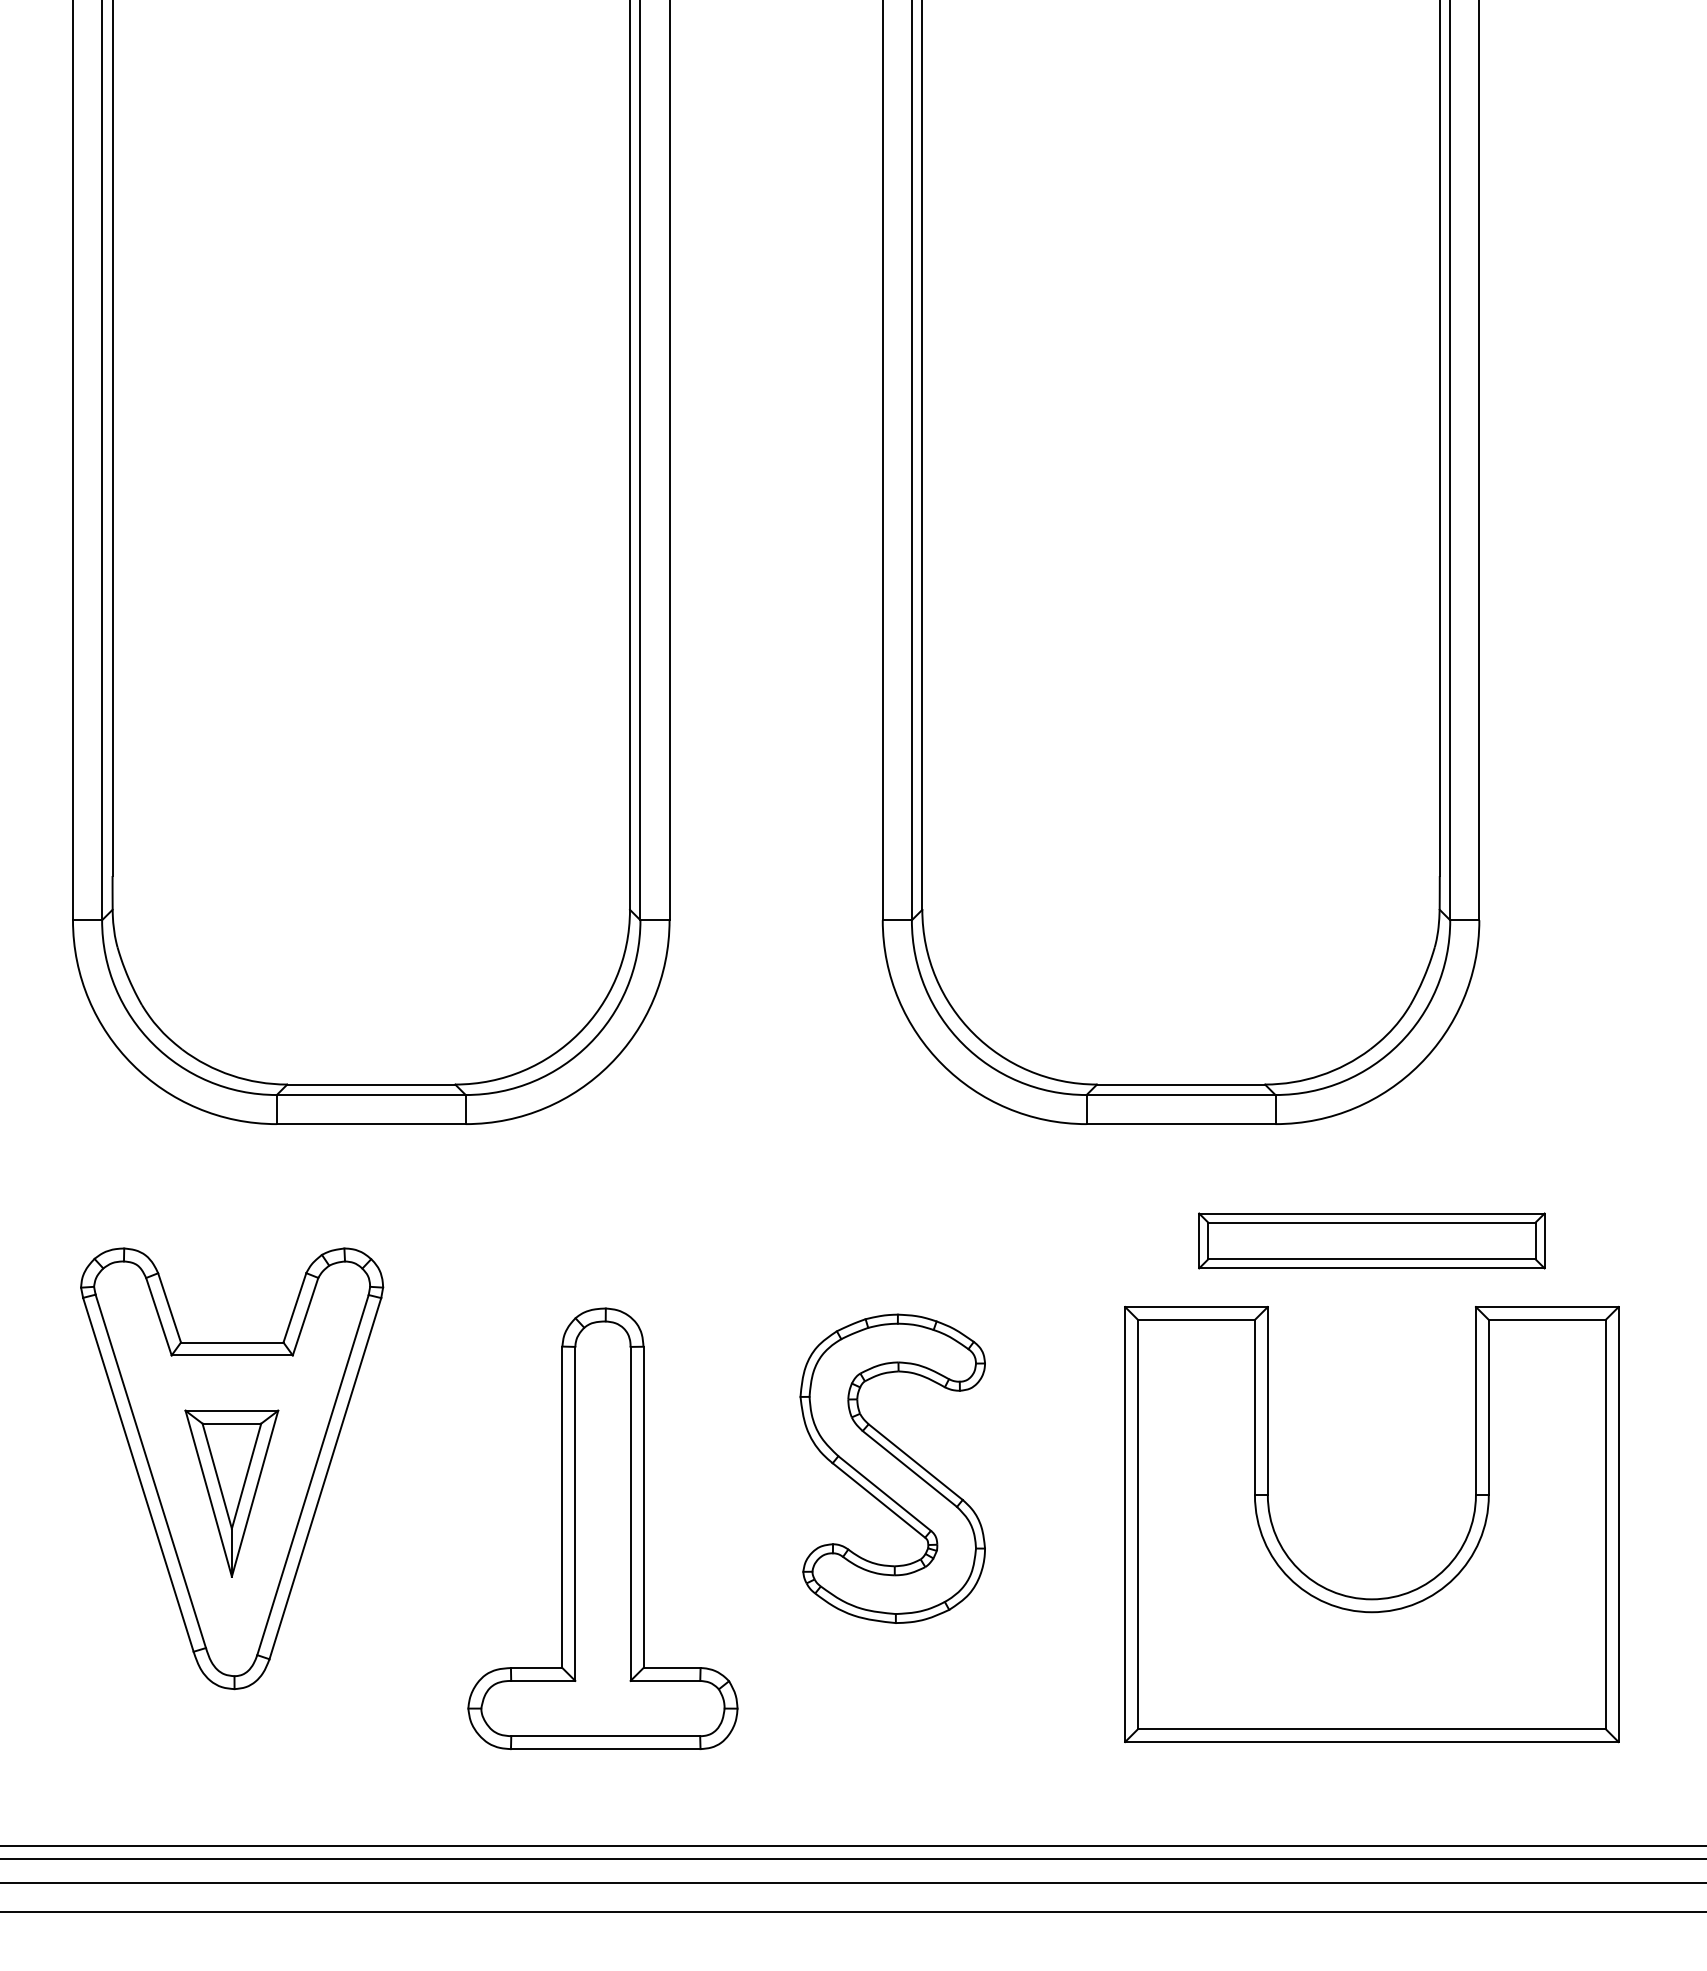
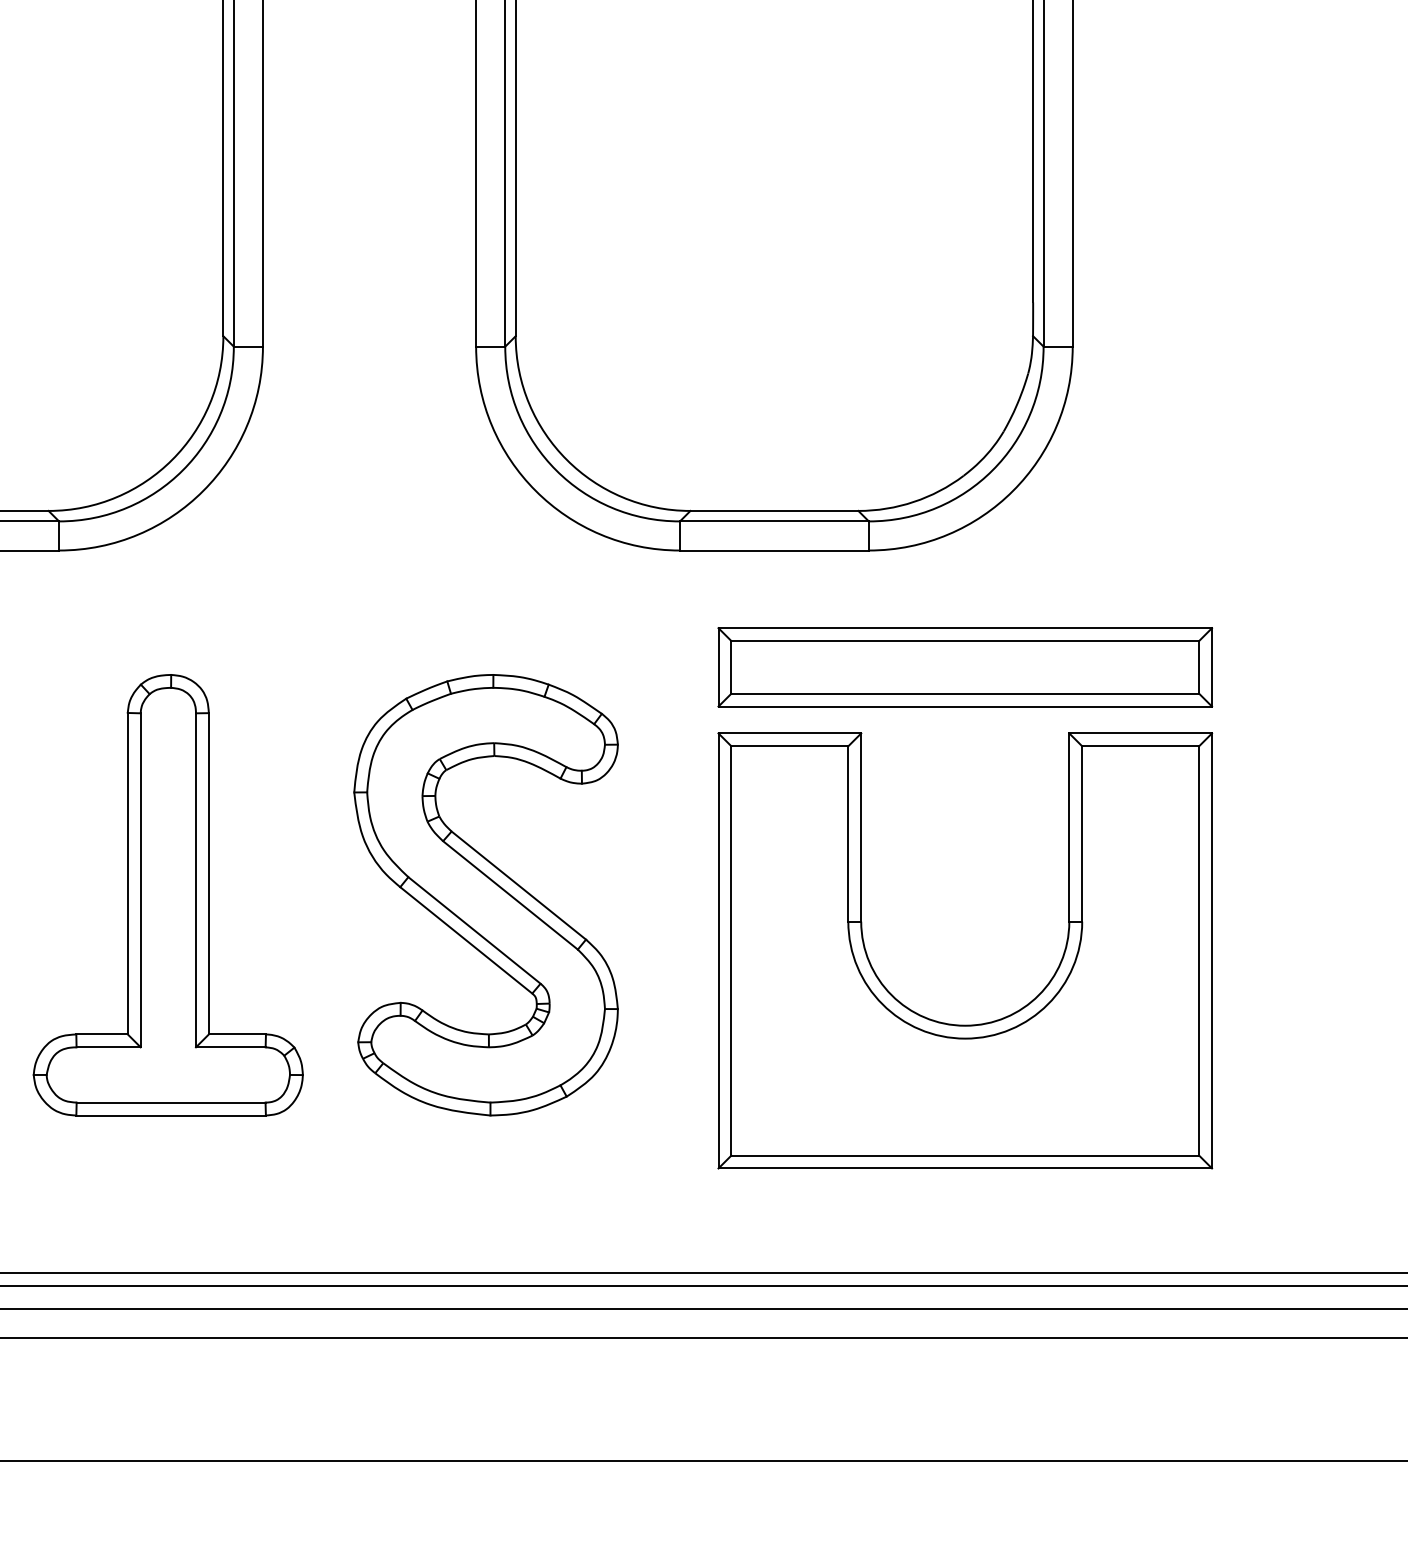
part: (1371, 1240) -> (964, 666), size x1.43
part: (892, 1468) -> (485, 894), size x1.43
part: (602, 1528) -> (167, 894), moved

